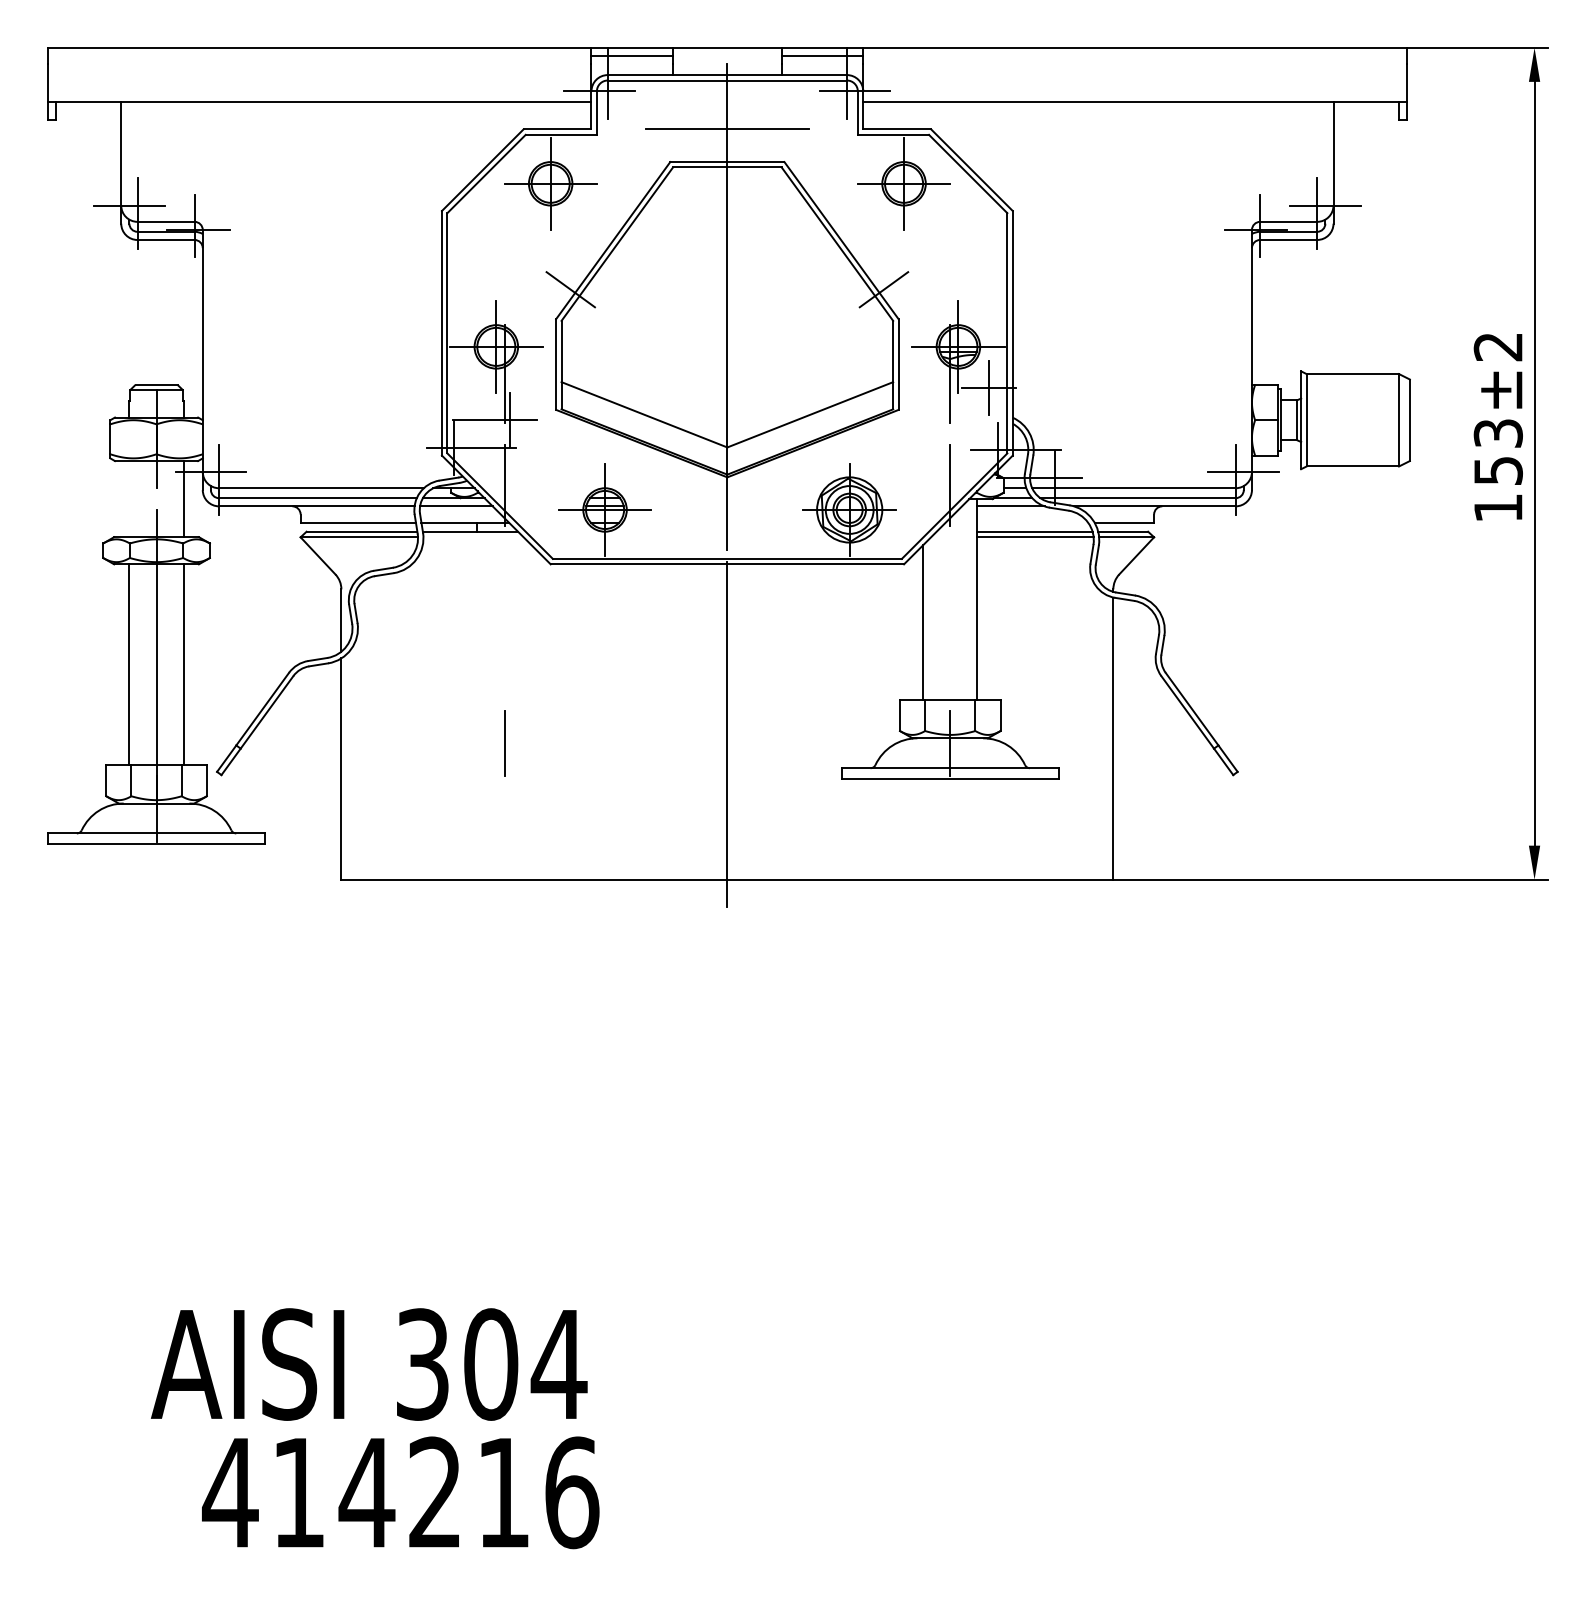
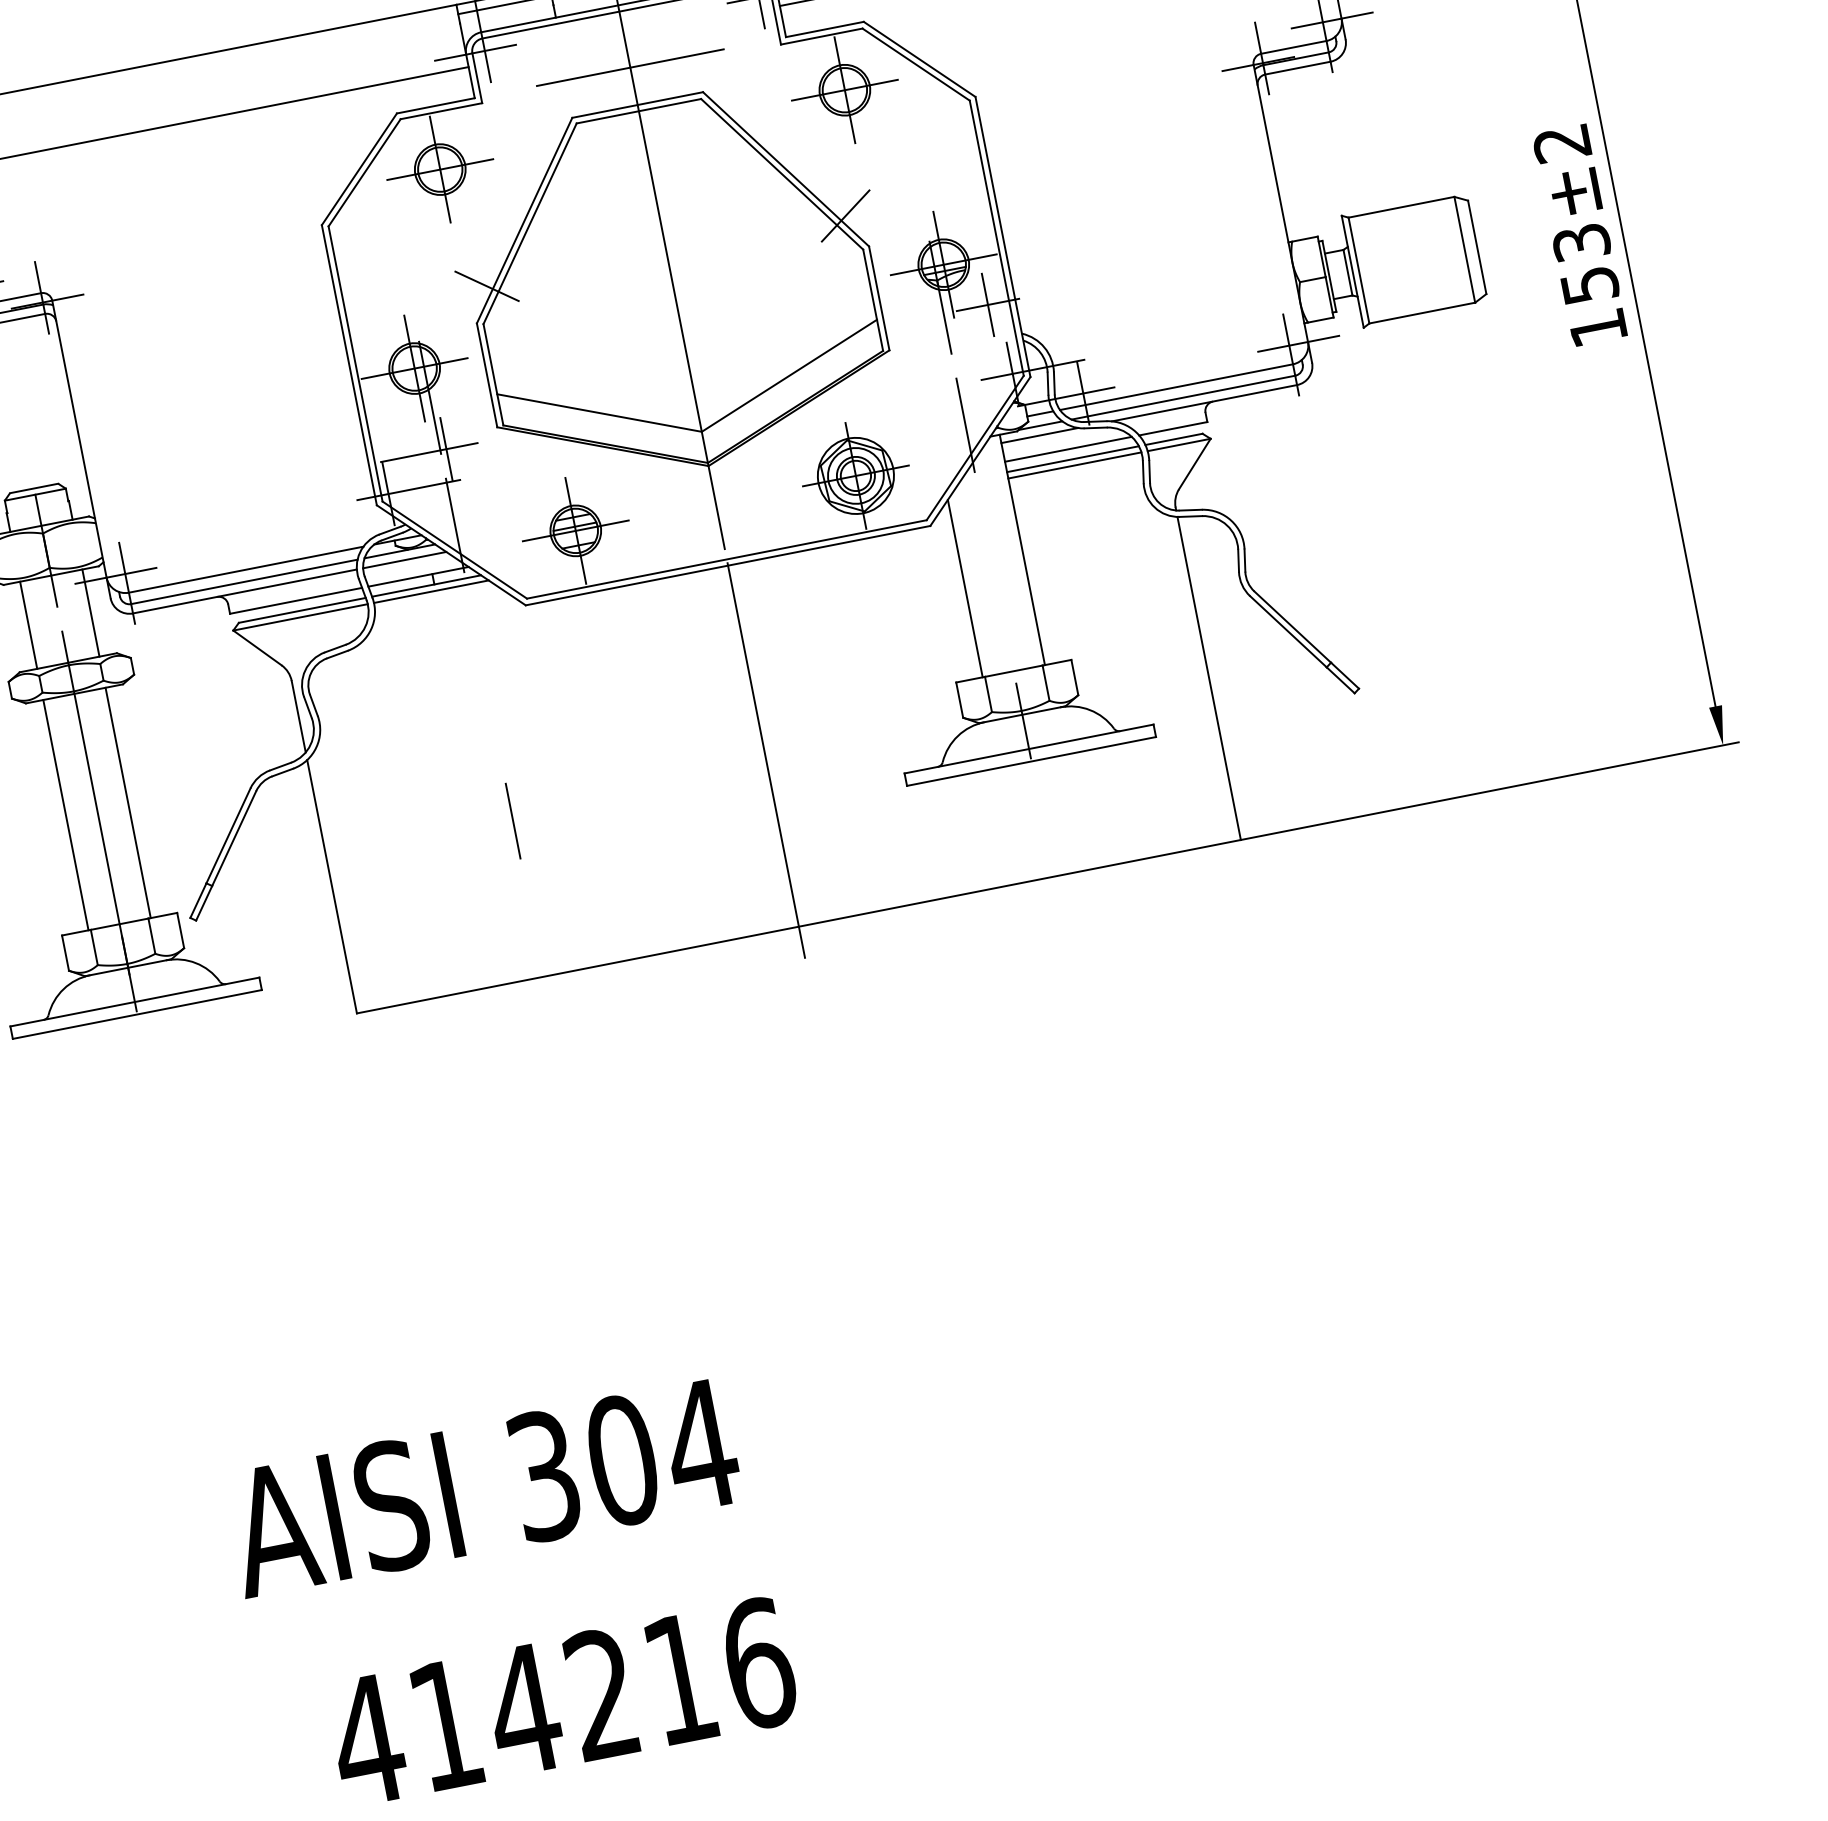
line: (129, 499) -> (28, 625), added
line: (1032, 522) -> (1068, 449), added
line: (473, 537) -> (431, 591), added
text: (369, 1364) -> (483, 1487), moved

